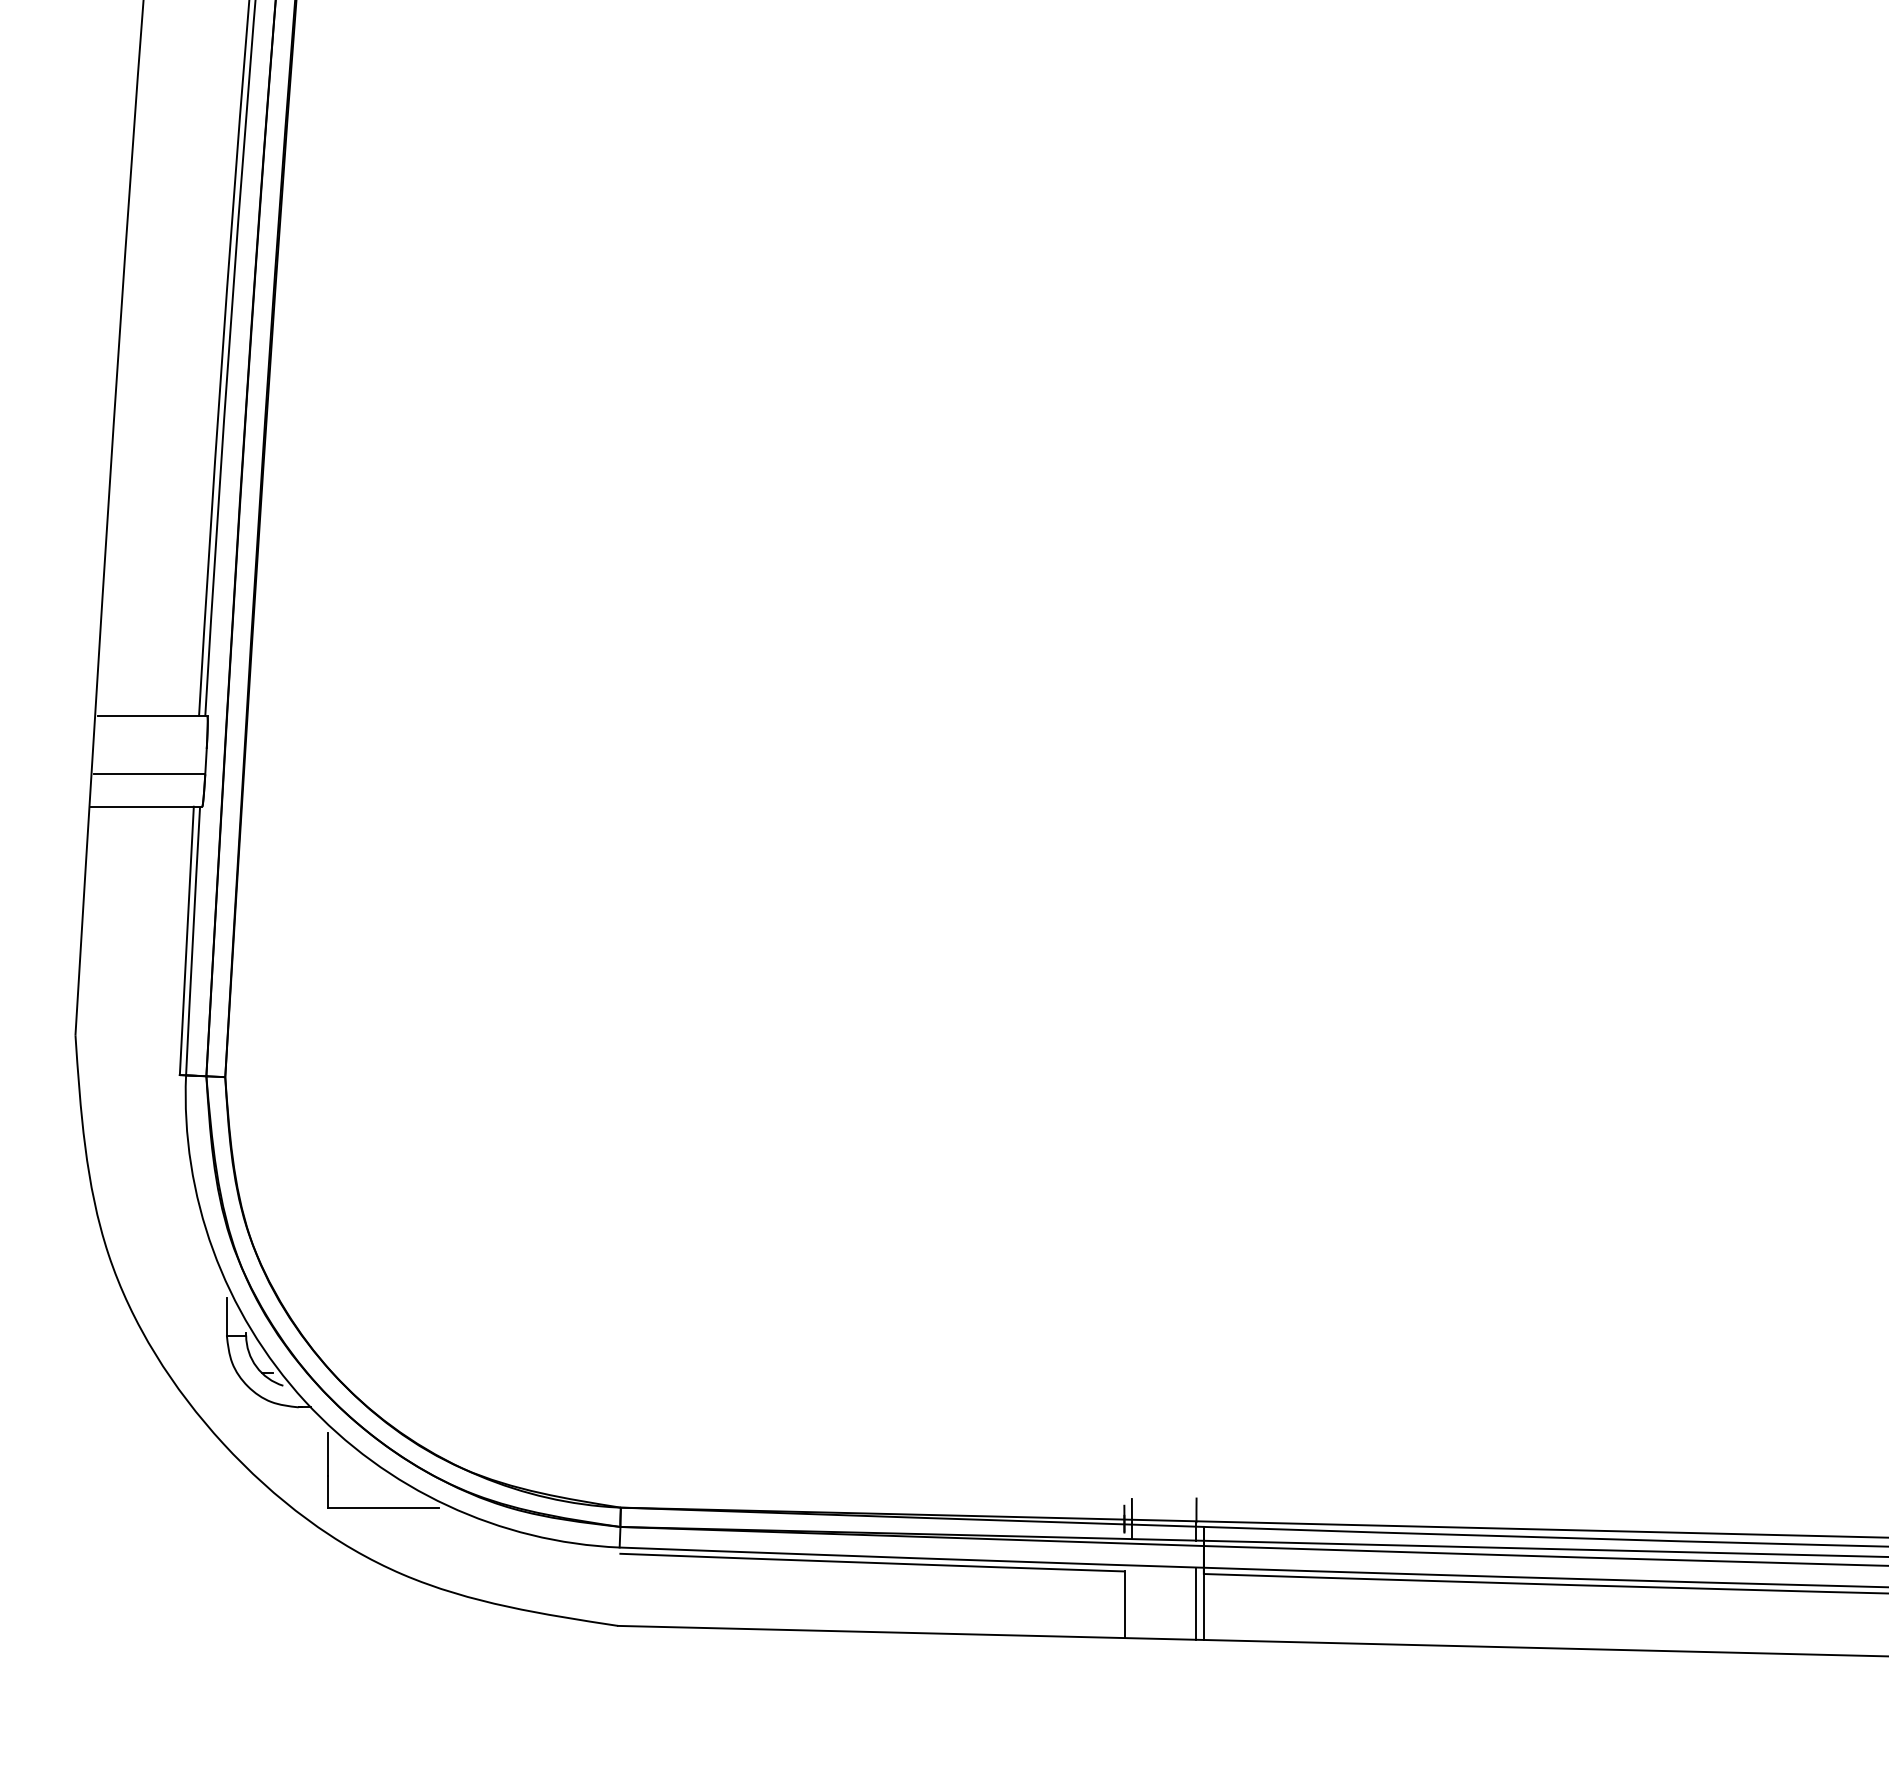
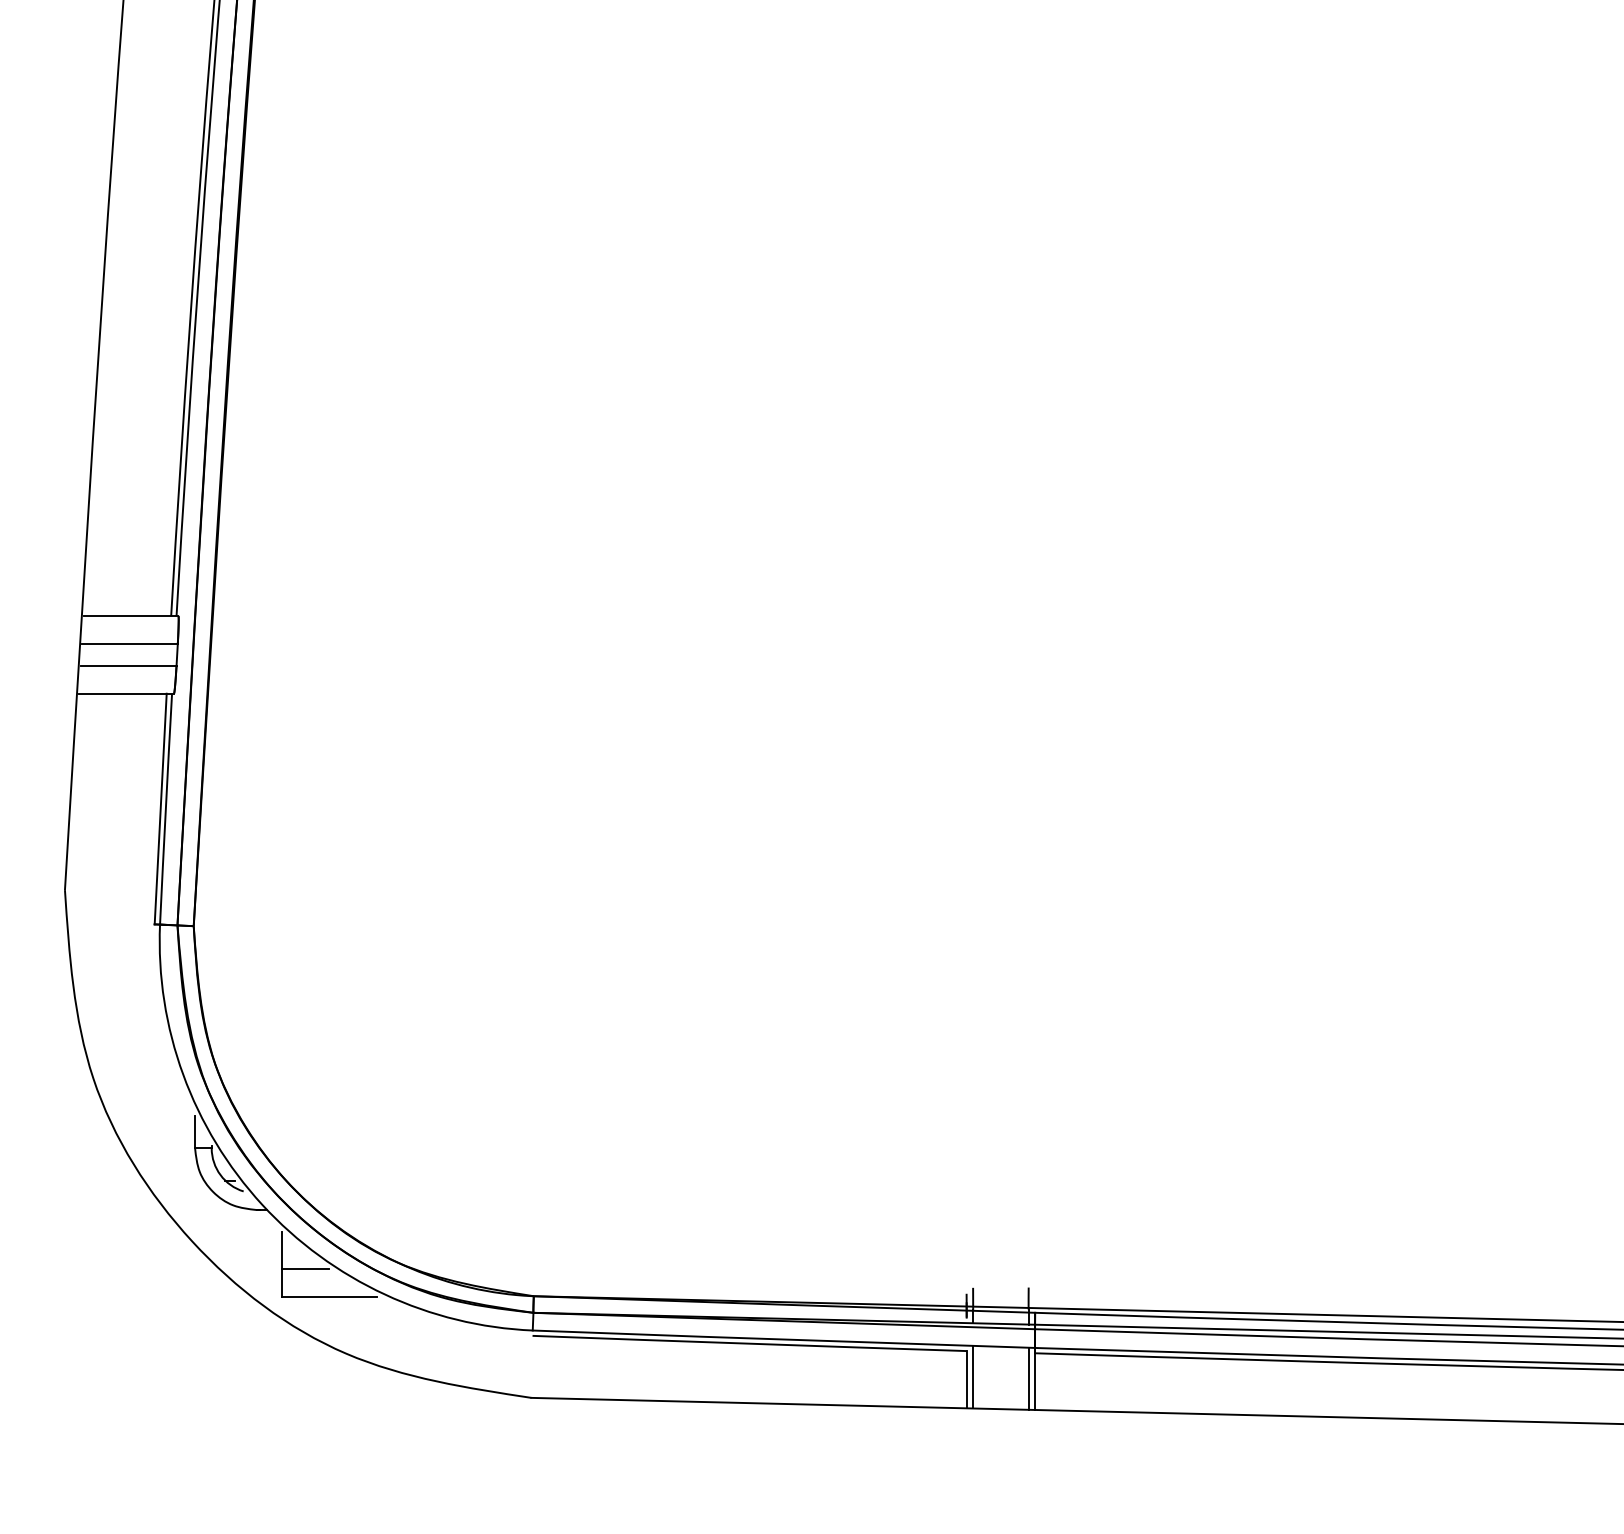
line: (150, 748) -> (129, 643), added
line: (355, 1476) -> (305, 1269), added
line: (1132, 1601) -> (973, 1376), added

